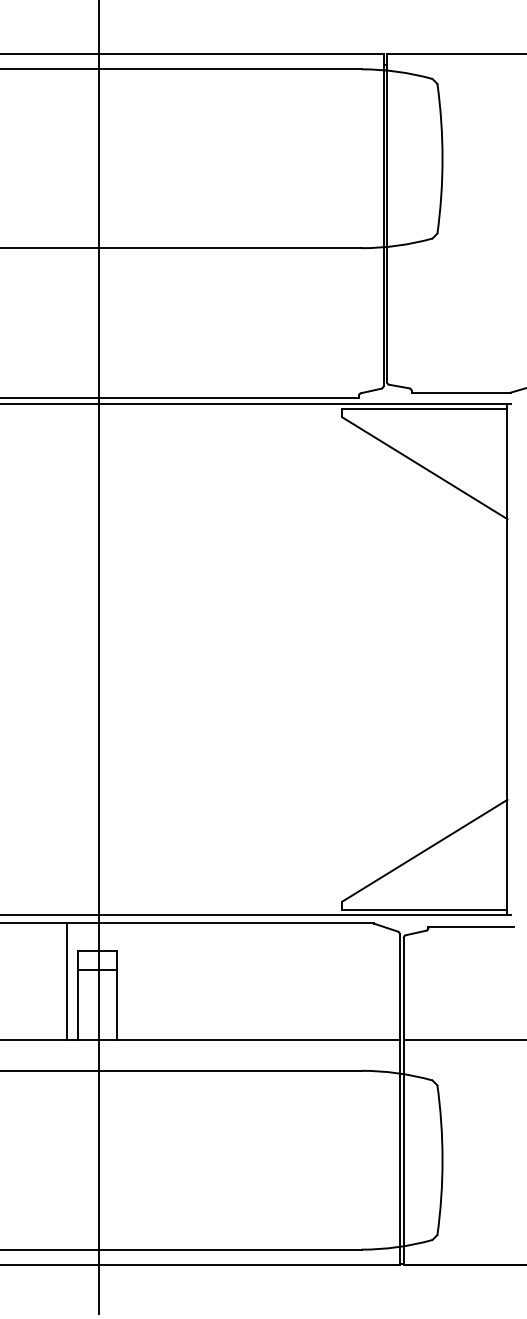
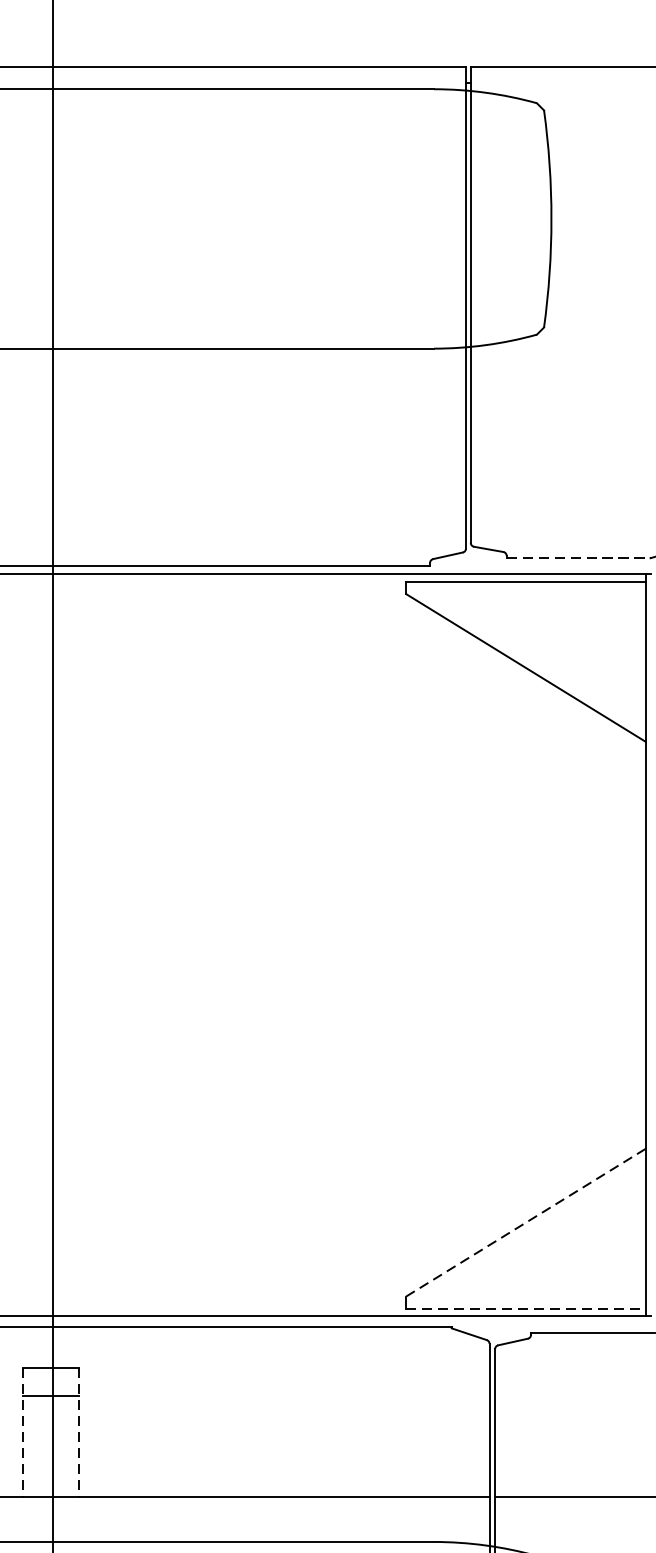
line: (461, 392) -> (578, 558), solid -> dashed
line: (424, 850) -> (525, 1222), solid -> dashed
line: (424, 909) -> (525, 1307), solid -> dashed
line: (66, 980) -> (5, 1410), removed
line: (78, 995) -> (23, 1432), solid -> dashed
line: (116, 995) -> (78, 1432), solid -> dashed

